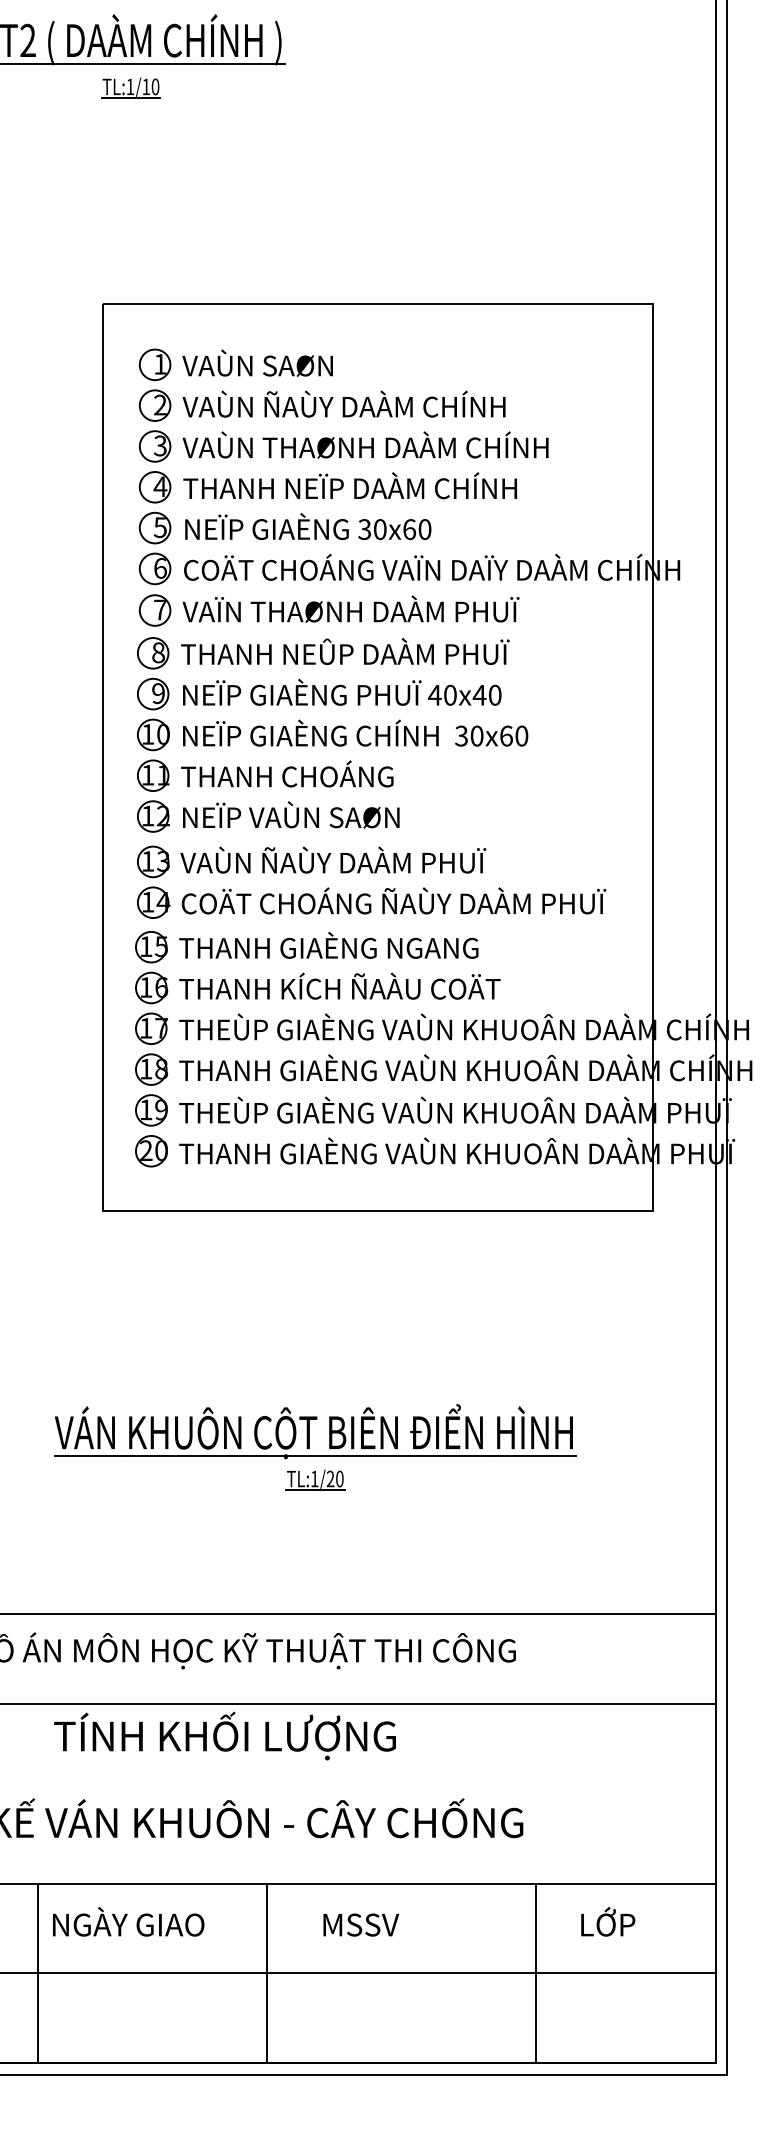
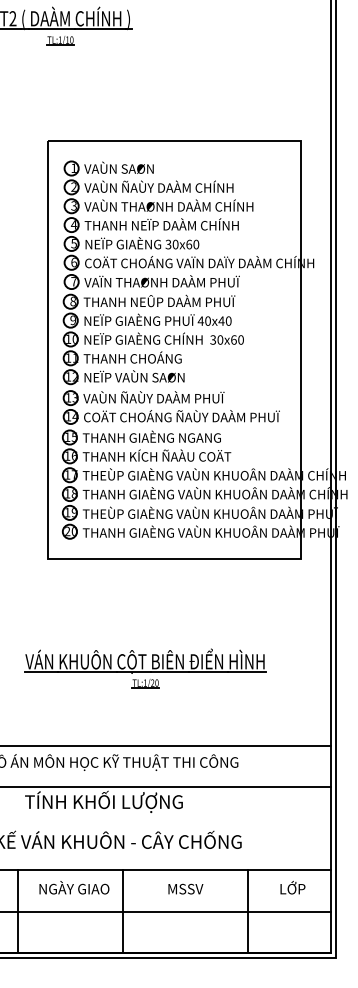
text: (128, 1921) -> (74, 887), moved
text: (607, 1921) -> (292, 887), moved
text: (360, 1923) -> (185, 888), moved

